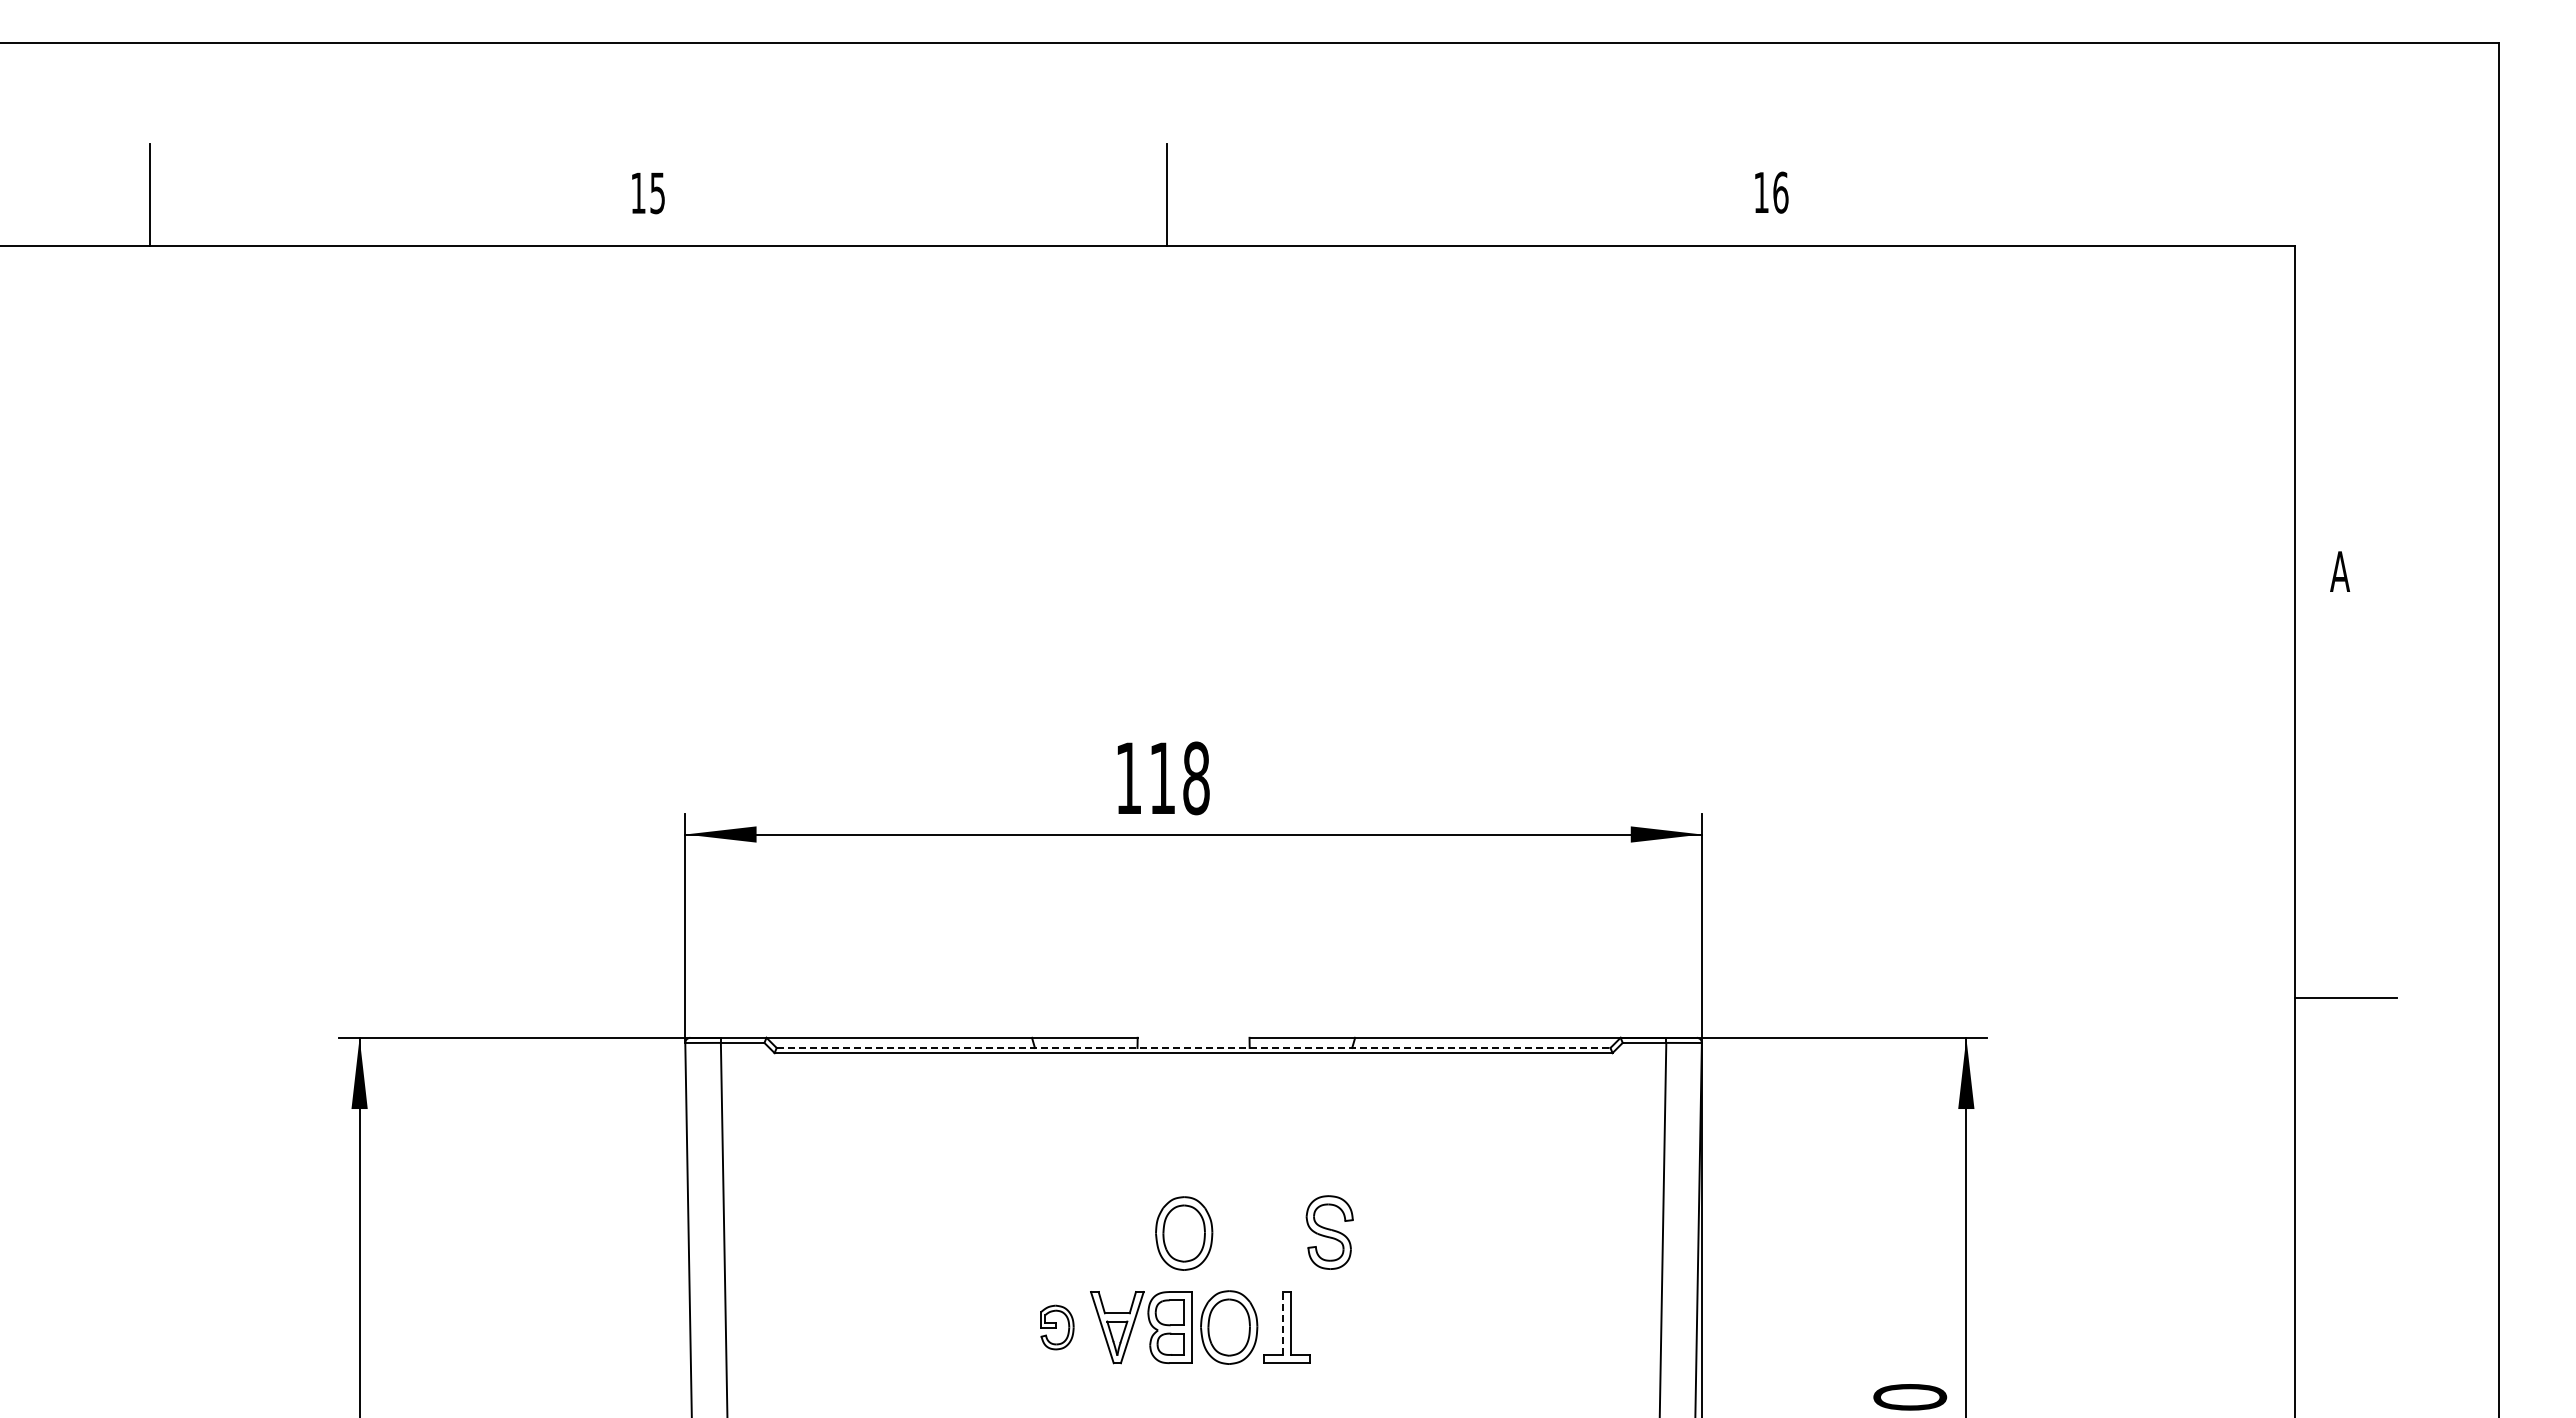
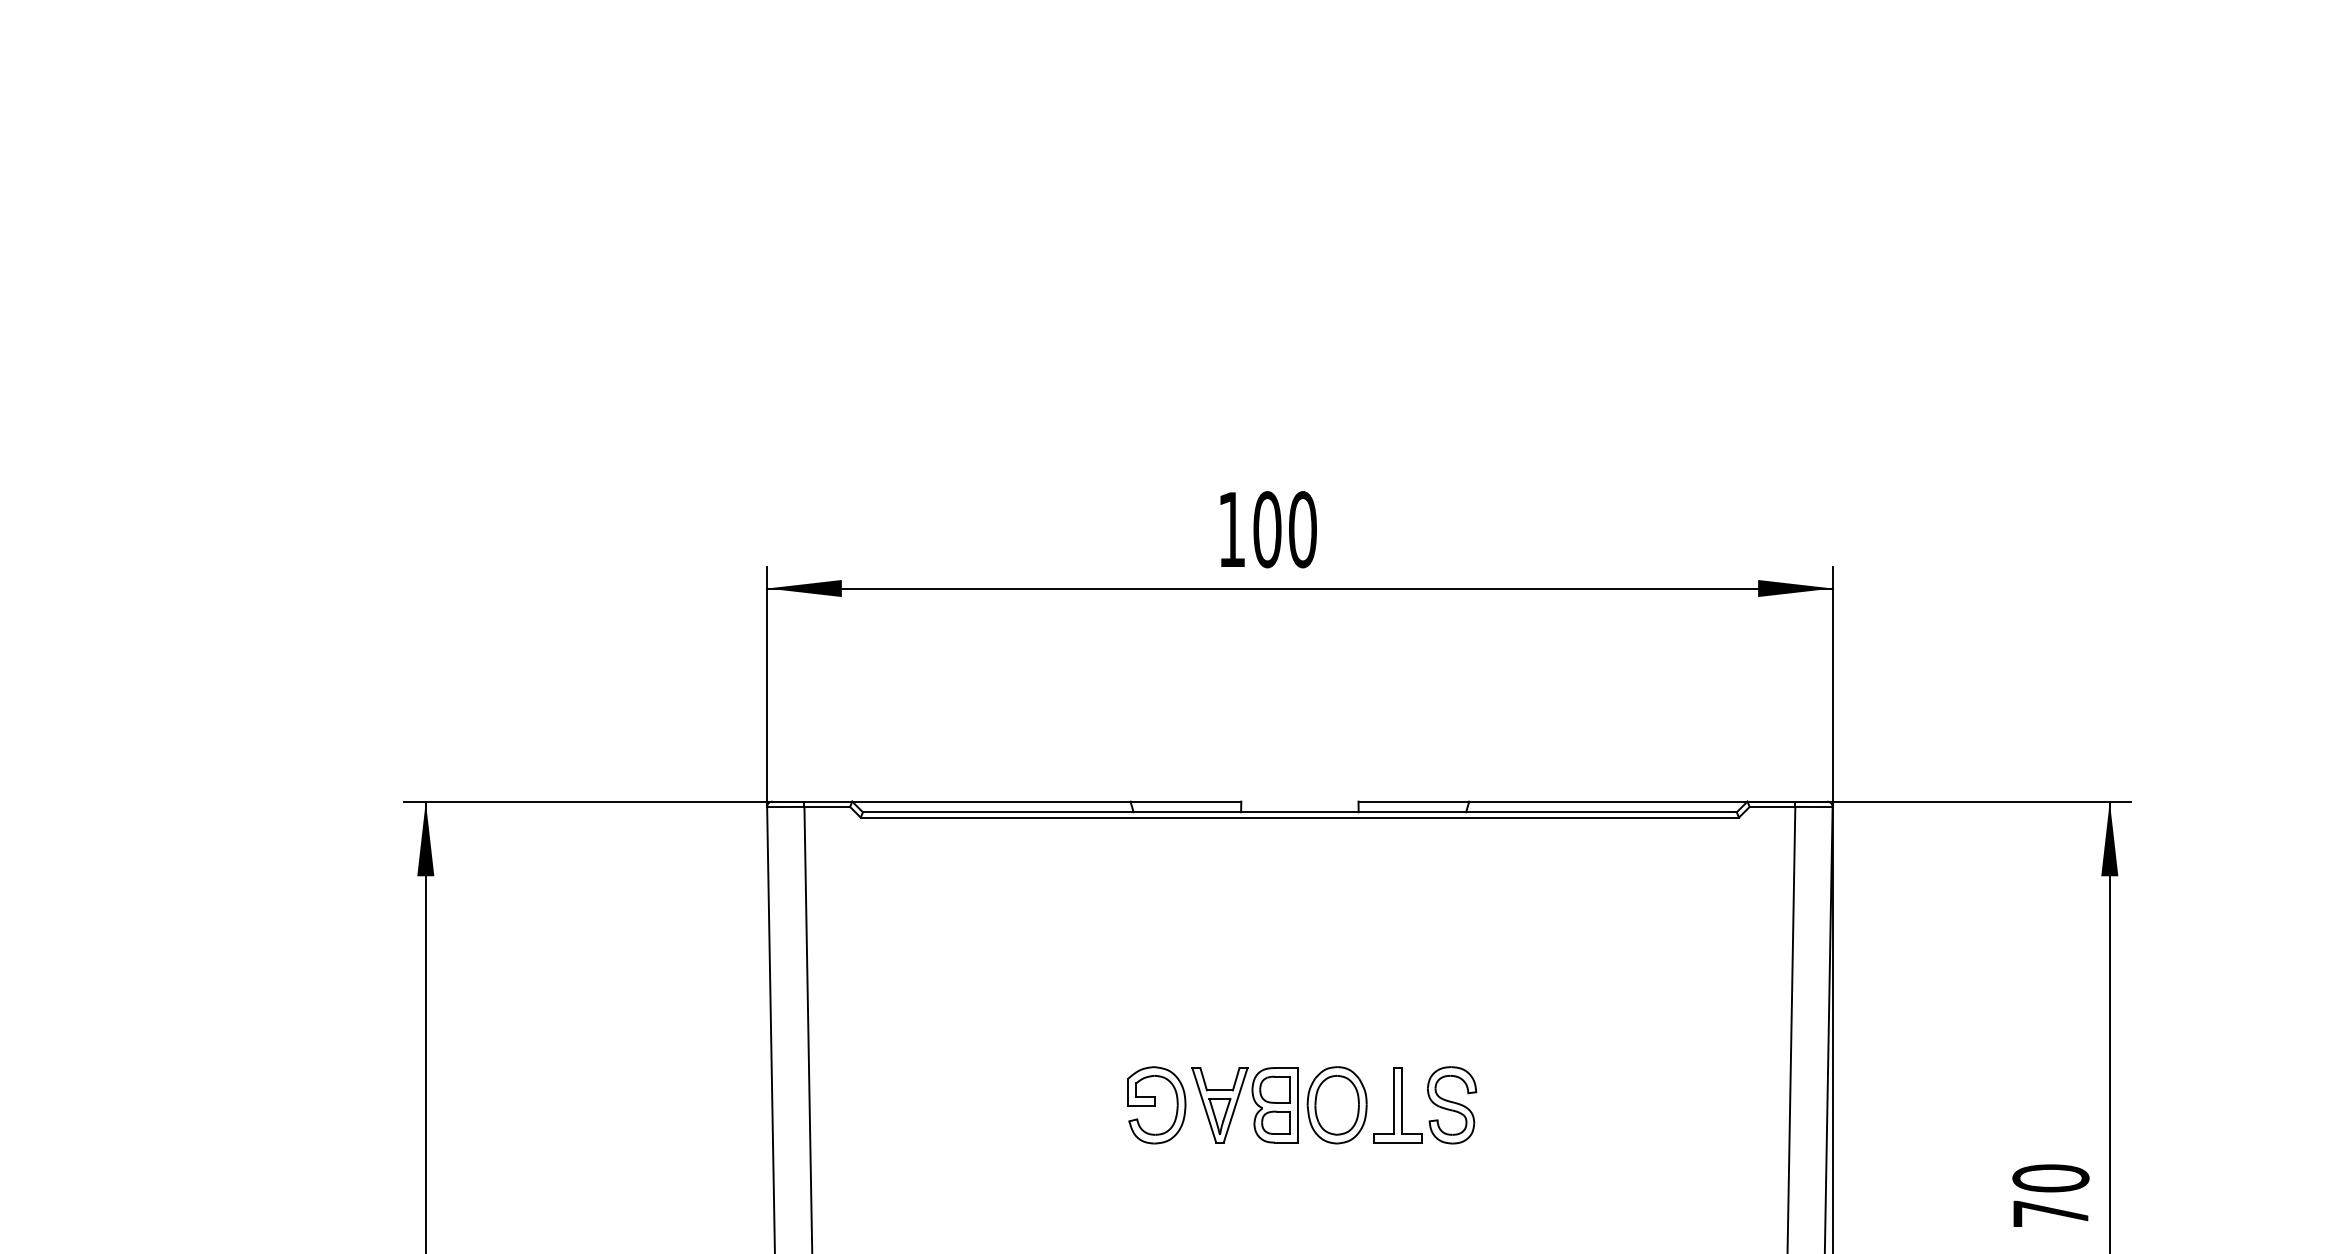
text: (1179, 778) -> (1285, 529), 118 -> 100
line: (1193, 1047) -> (1299, 811), dashed -> solid
part: (1329, 1232) -> (1451, 1105), moved
part: (1184, 1233) -> (1290, 1006), removed
line: (1283, 1322) -> (1394, 1099), dashed -> solid
part: (1057, 1327) -> (1157, 1105), size x1.67

